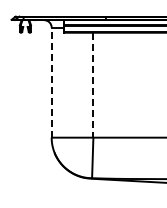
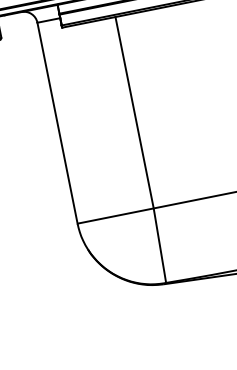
line: (51, 82) -> (57, 123), dashed -> solid
line: (93, 85) -> (134, 113), dashed -> solid

